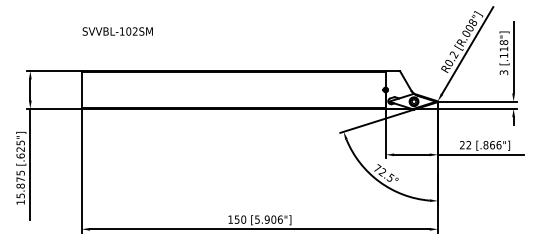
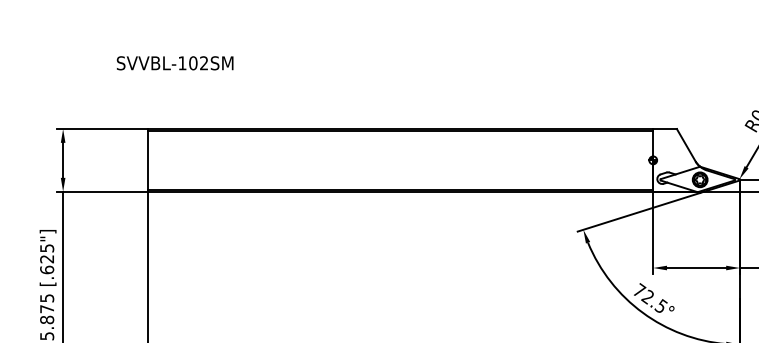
text: (117, 31) -> (174, 63), moved

